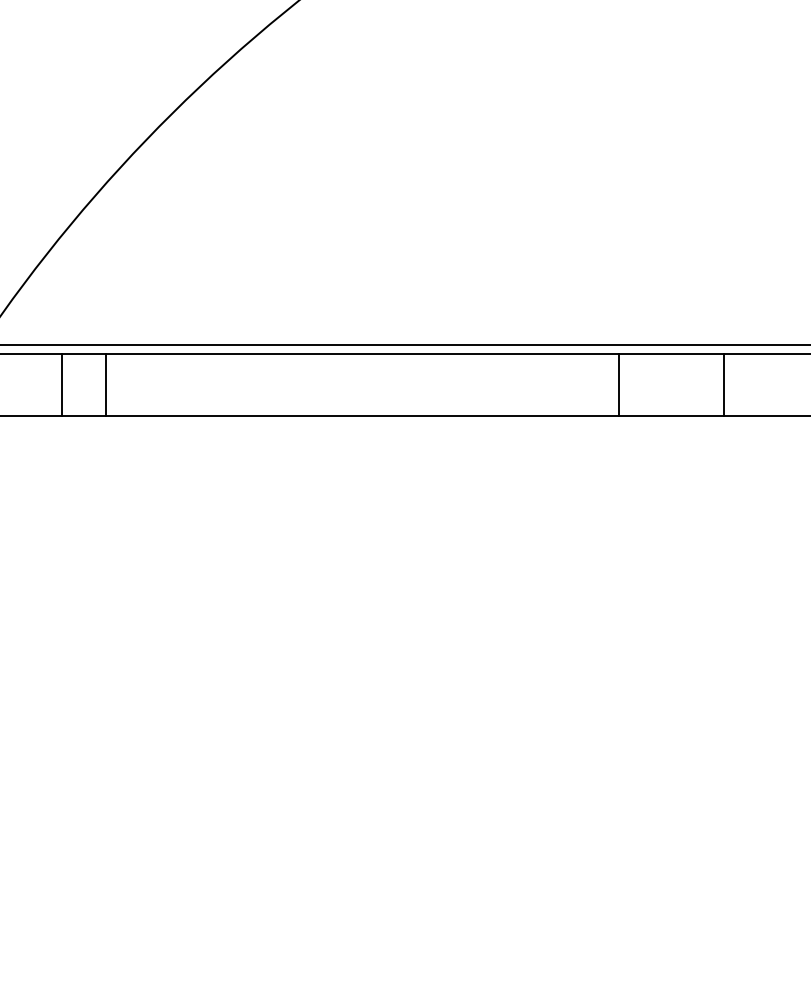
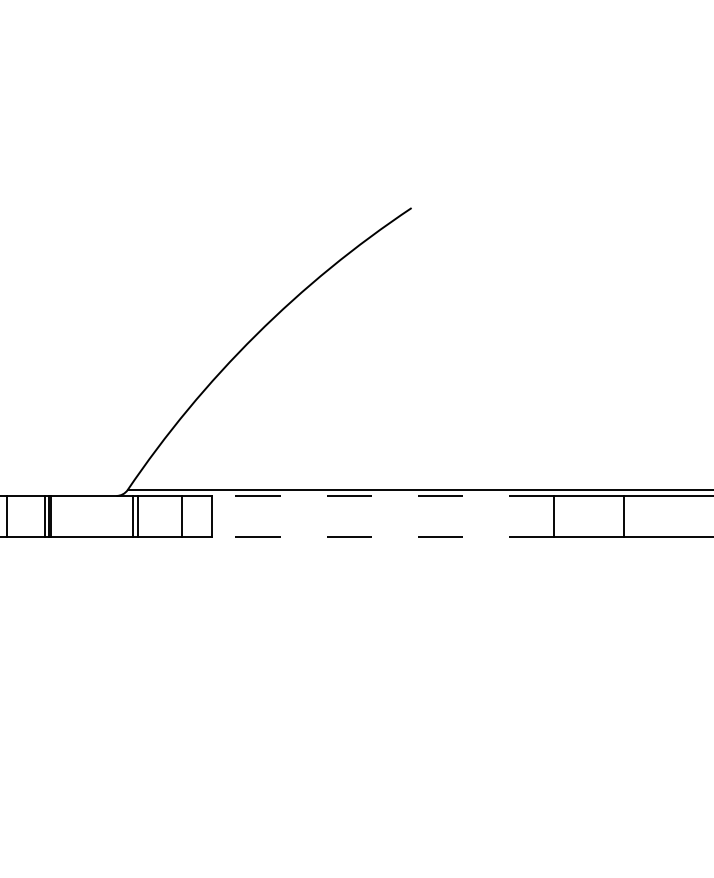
line: (361, 353) -> (382, 495), solid -> dashed
line: (361, 415) -> (382, 536), solid -> dashed

